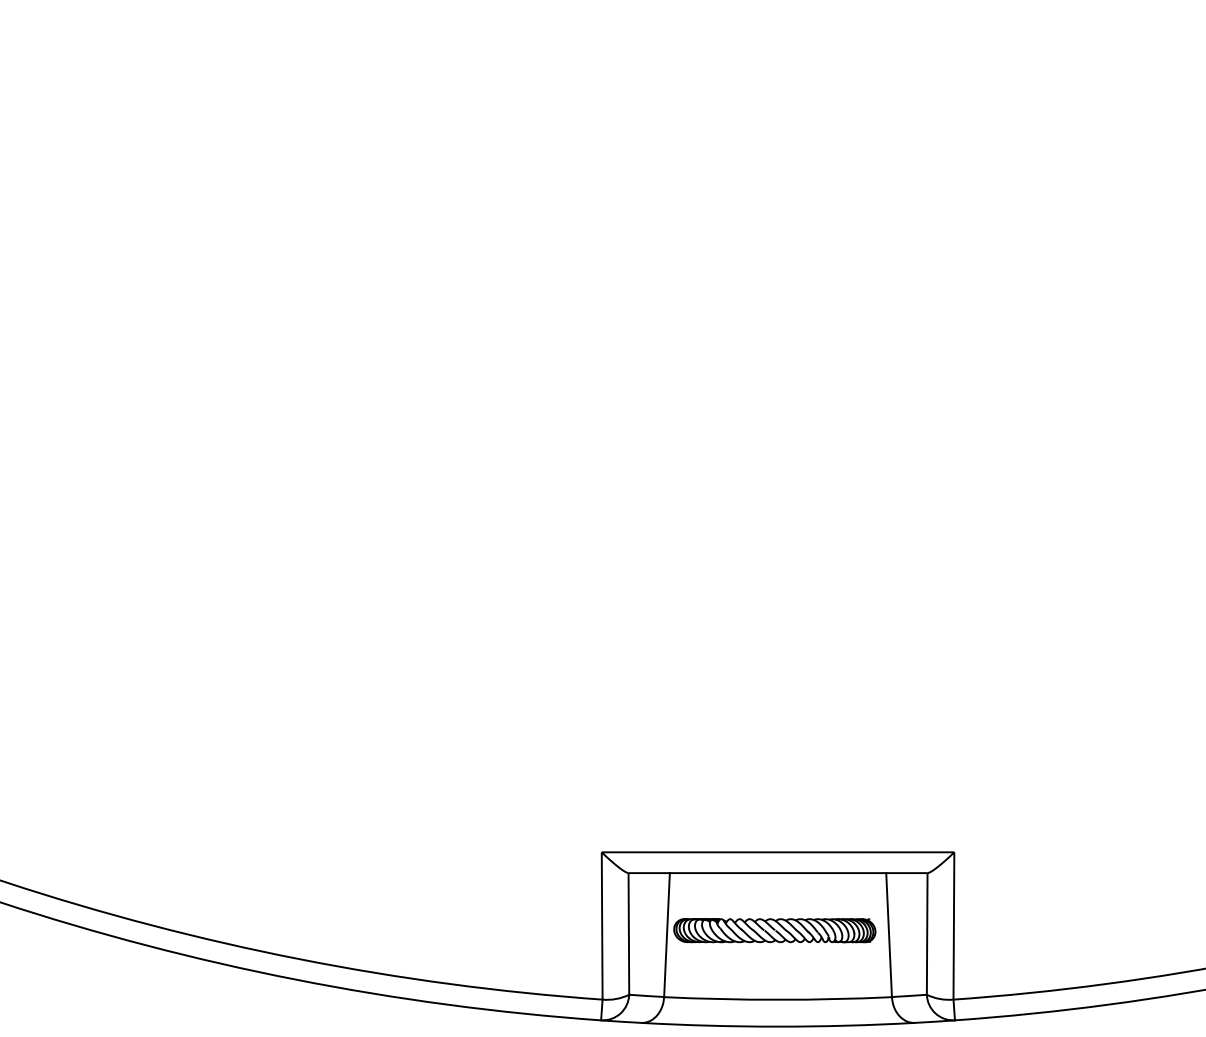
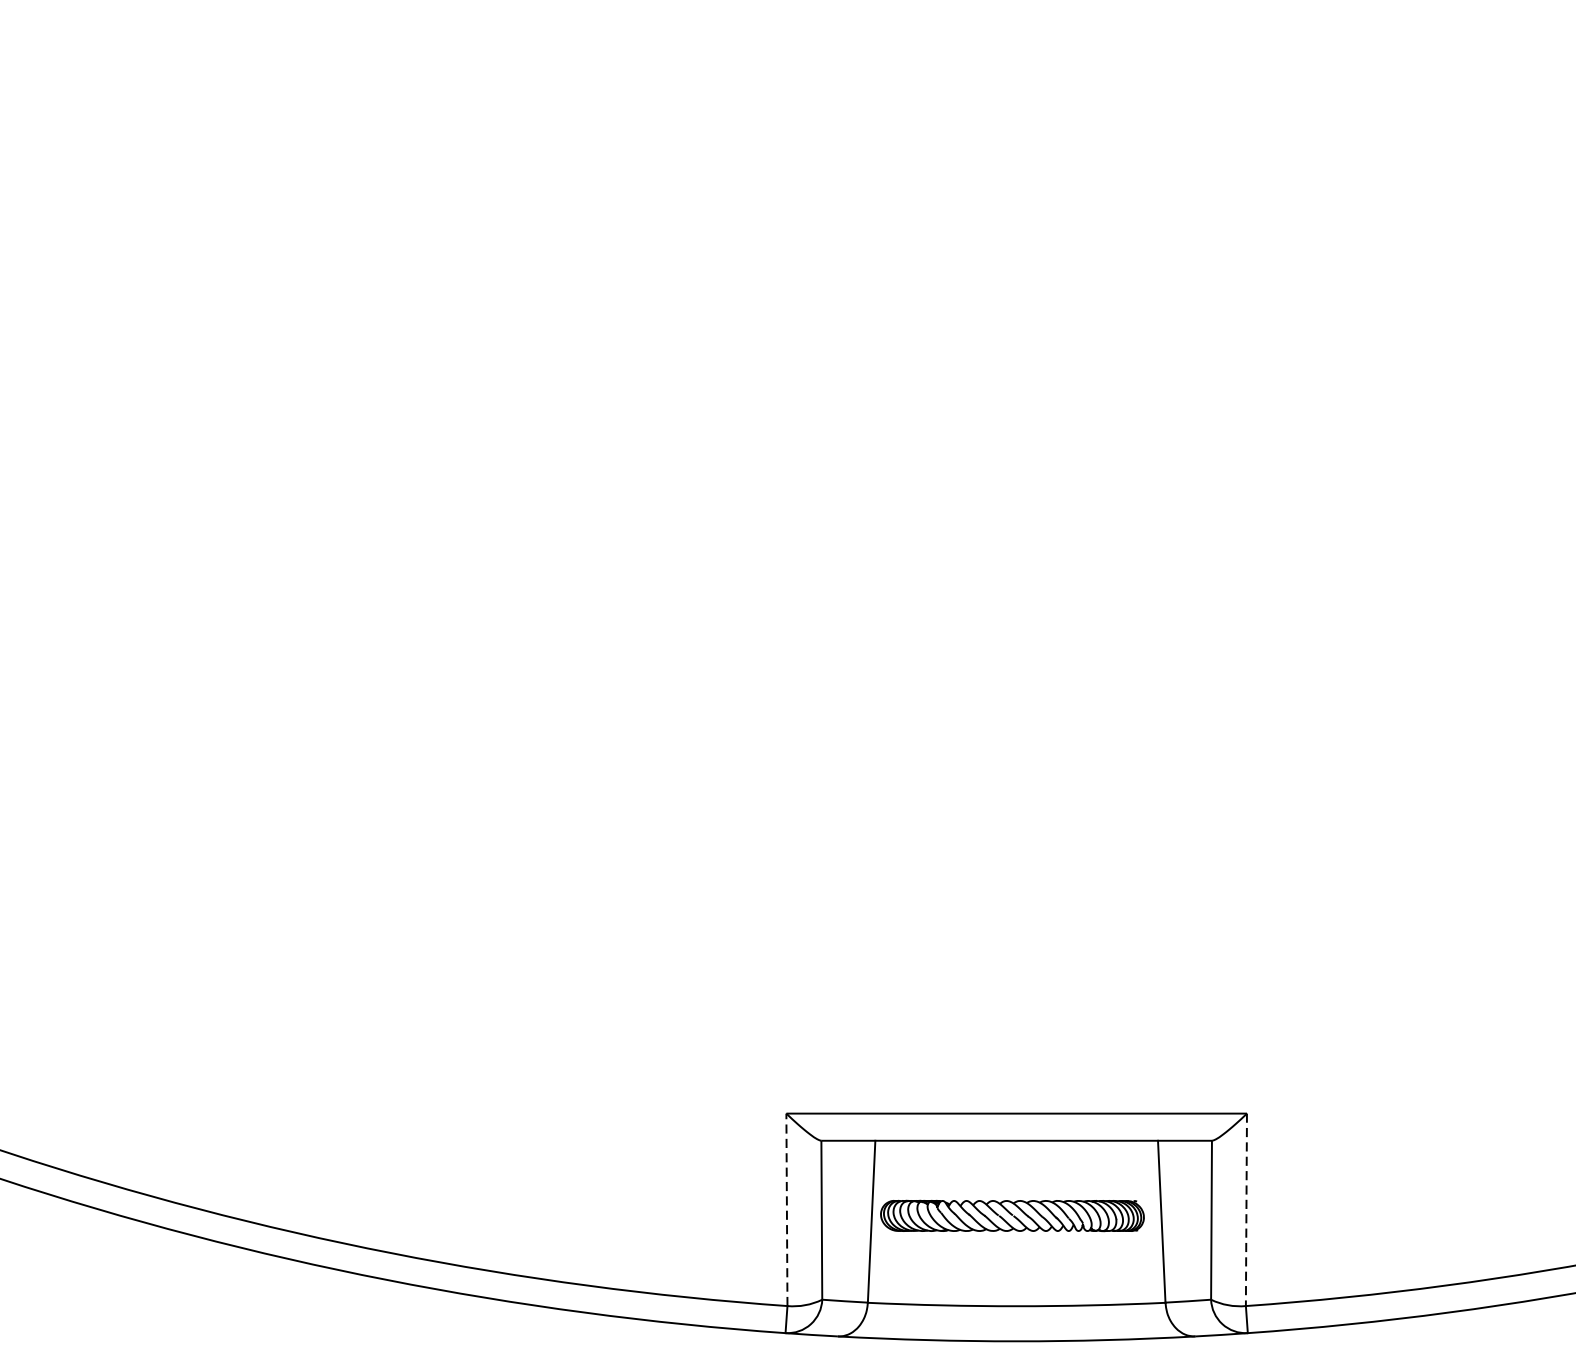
line: (953, 925) -> (1245, 1209), solid -> dashed
line: (602, 926) -> (787, 1210), solid -> dashed

